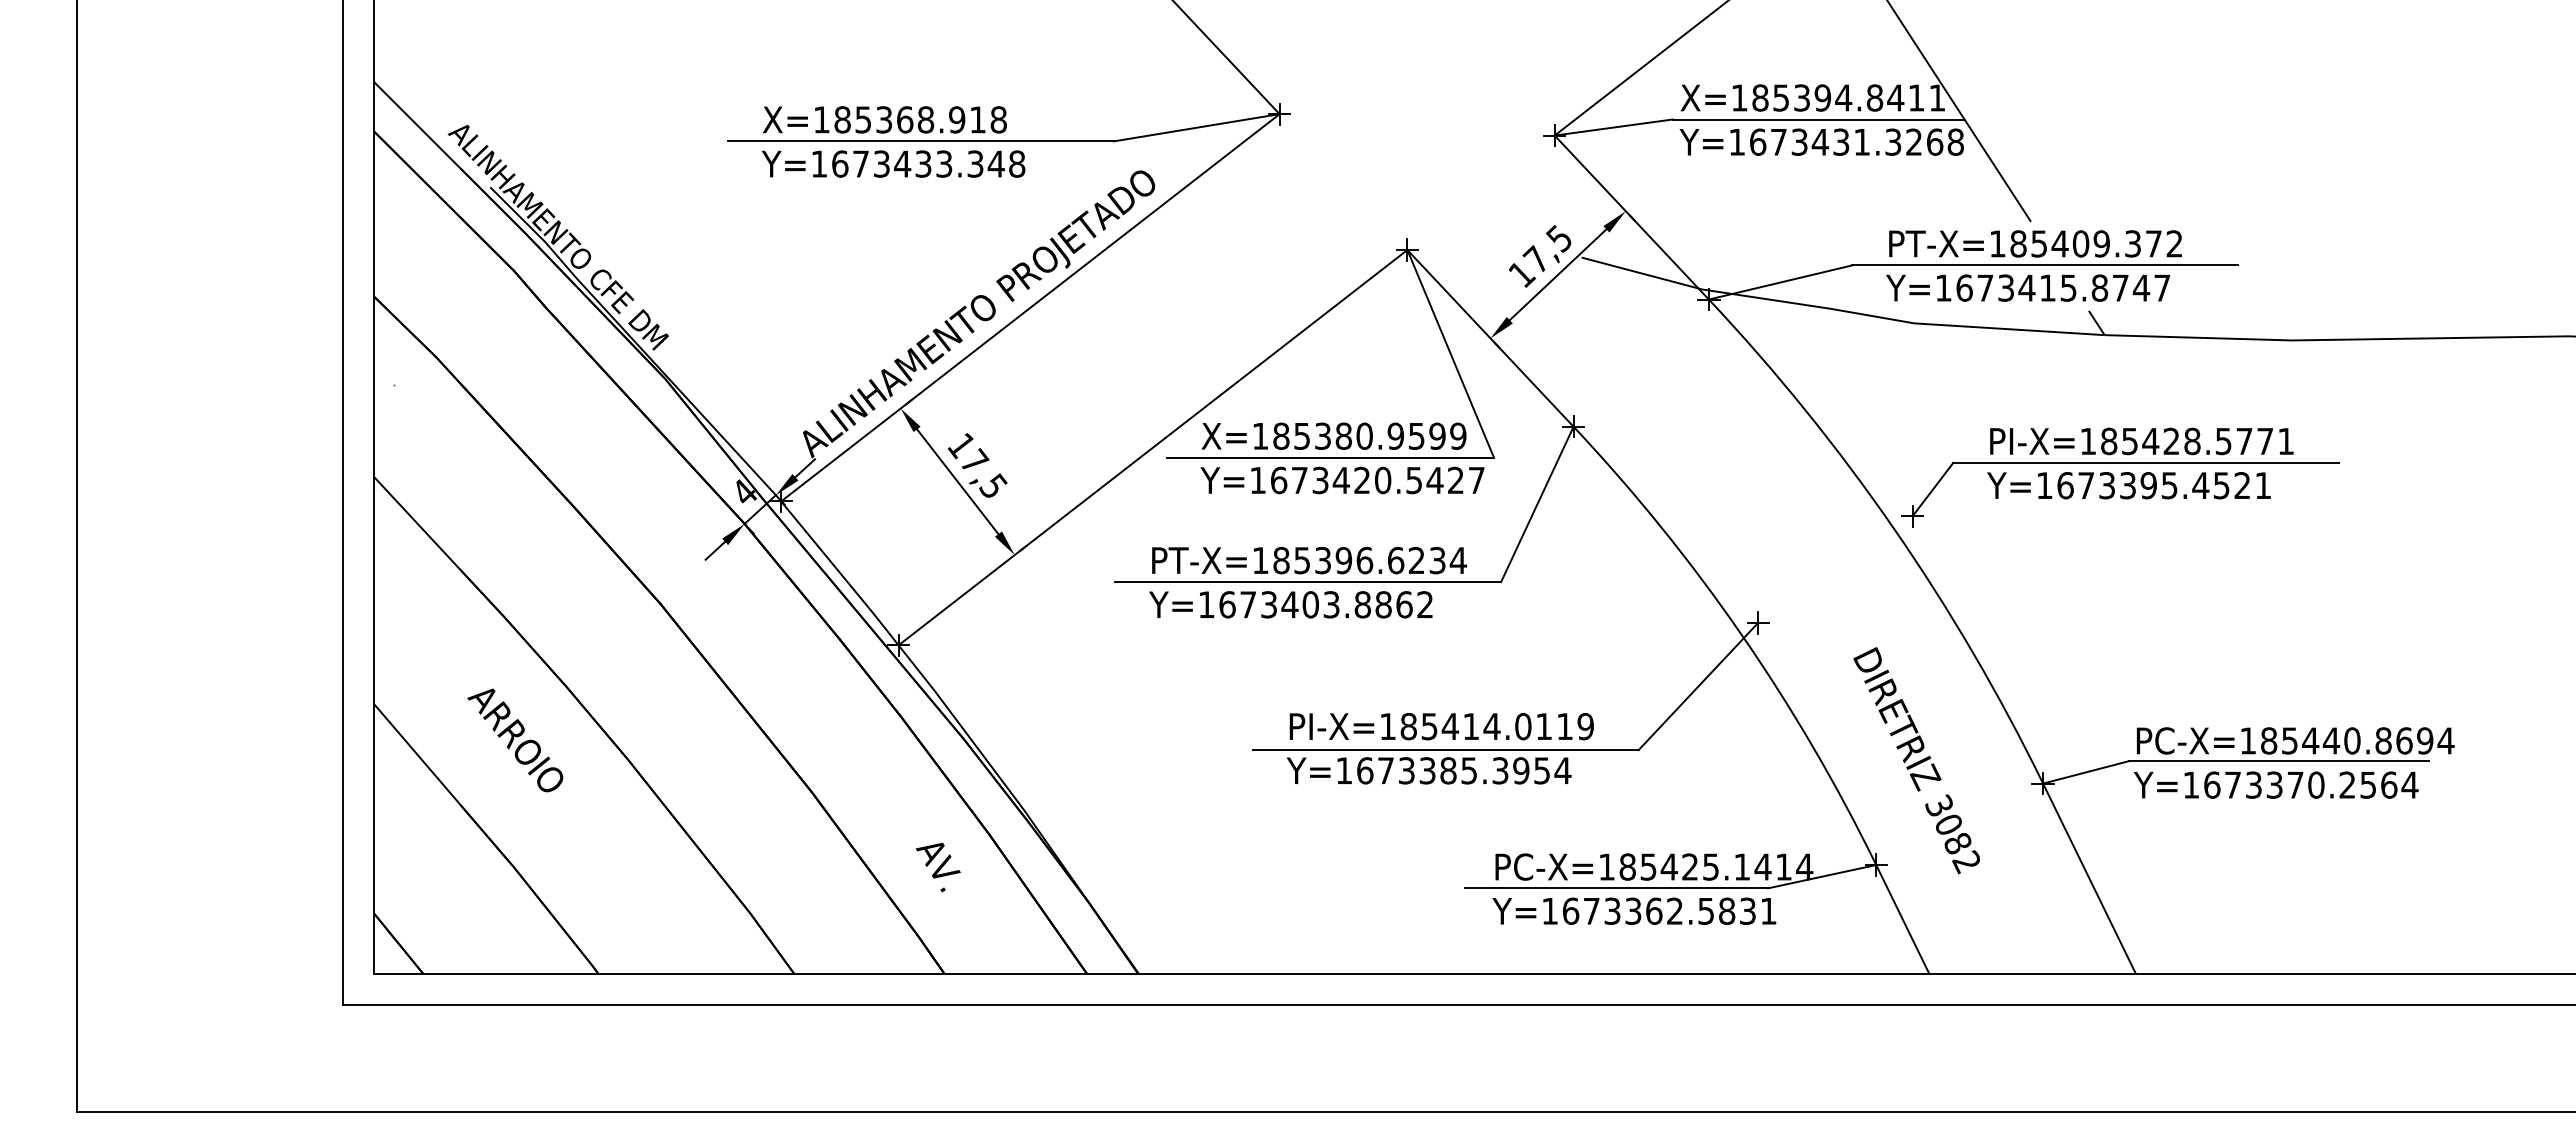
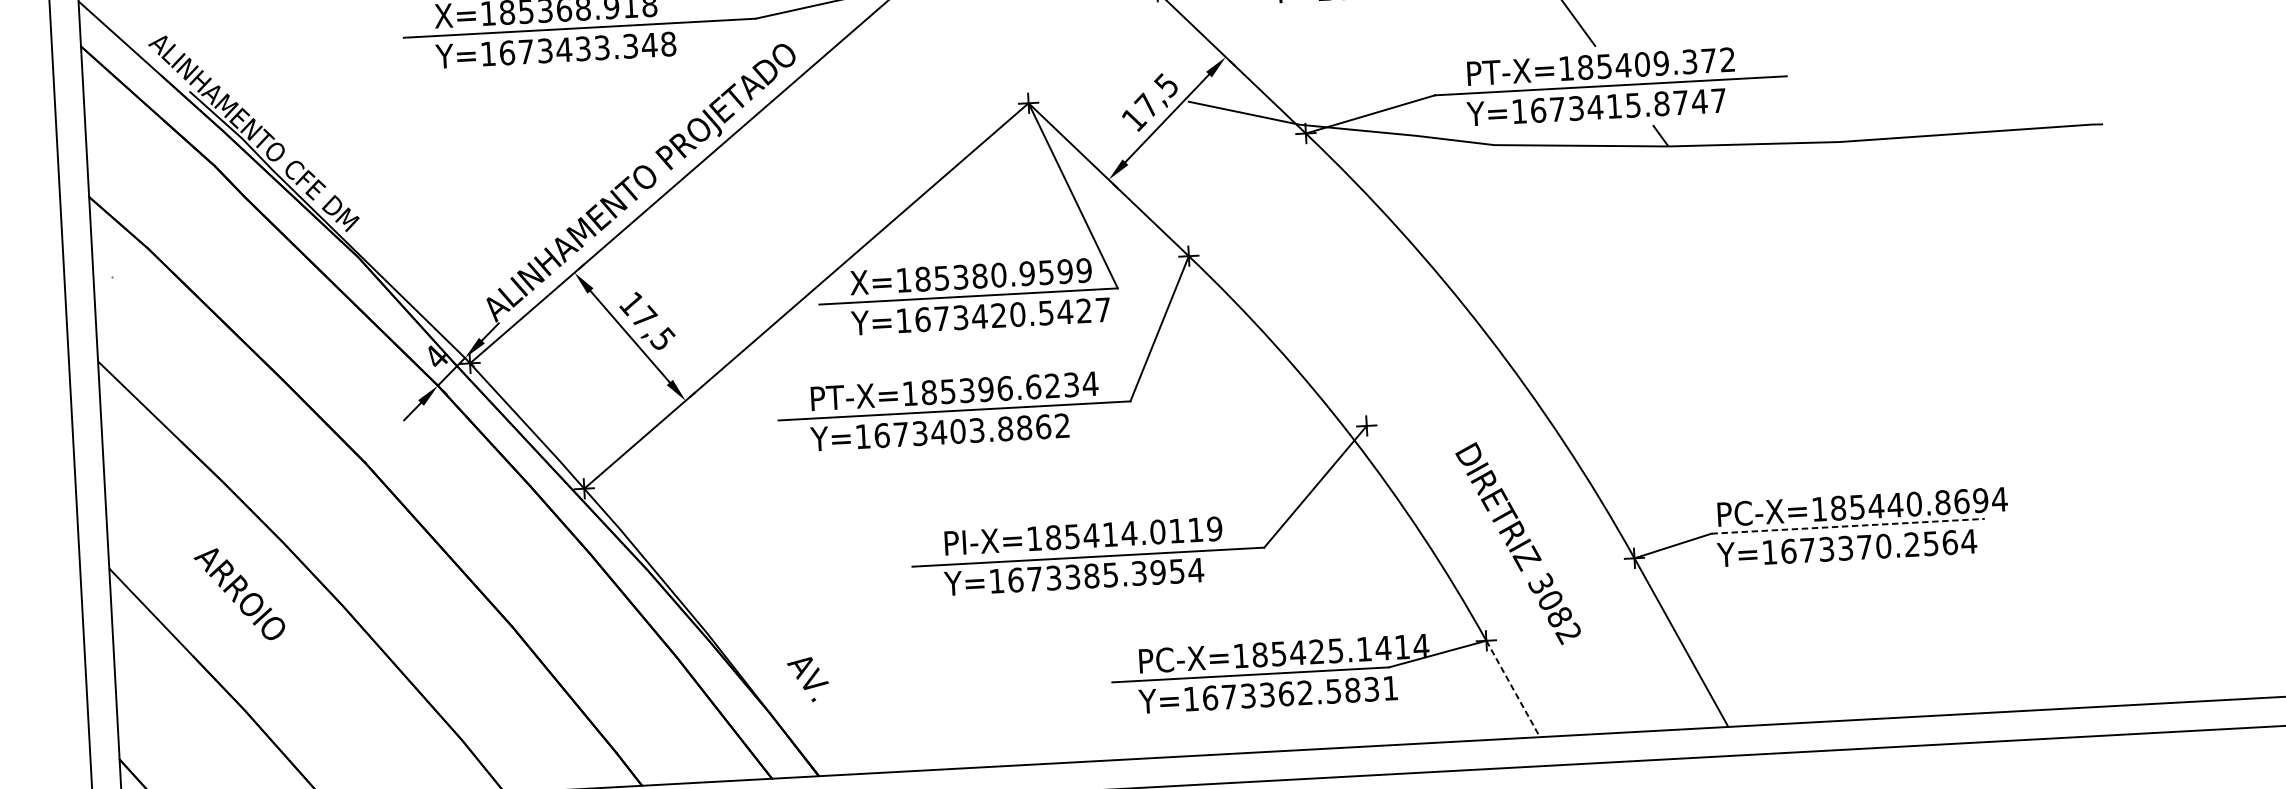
part: (2120, 477) -> (1689, 275), removed
line: (2278, 761) -> (1848, 526), solid -> dashed
text: (937, 867) -> (807, 679), moved
line: (1902, 919) -> (1513, 689), solid -> dashed

